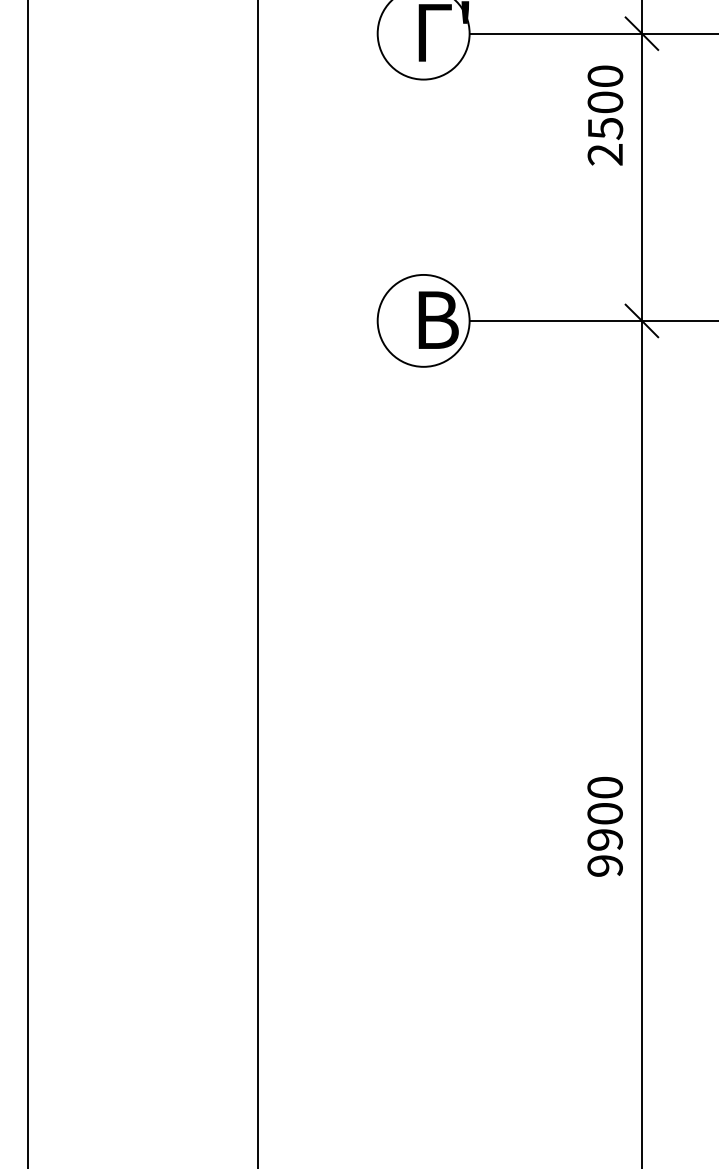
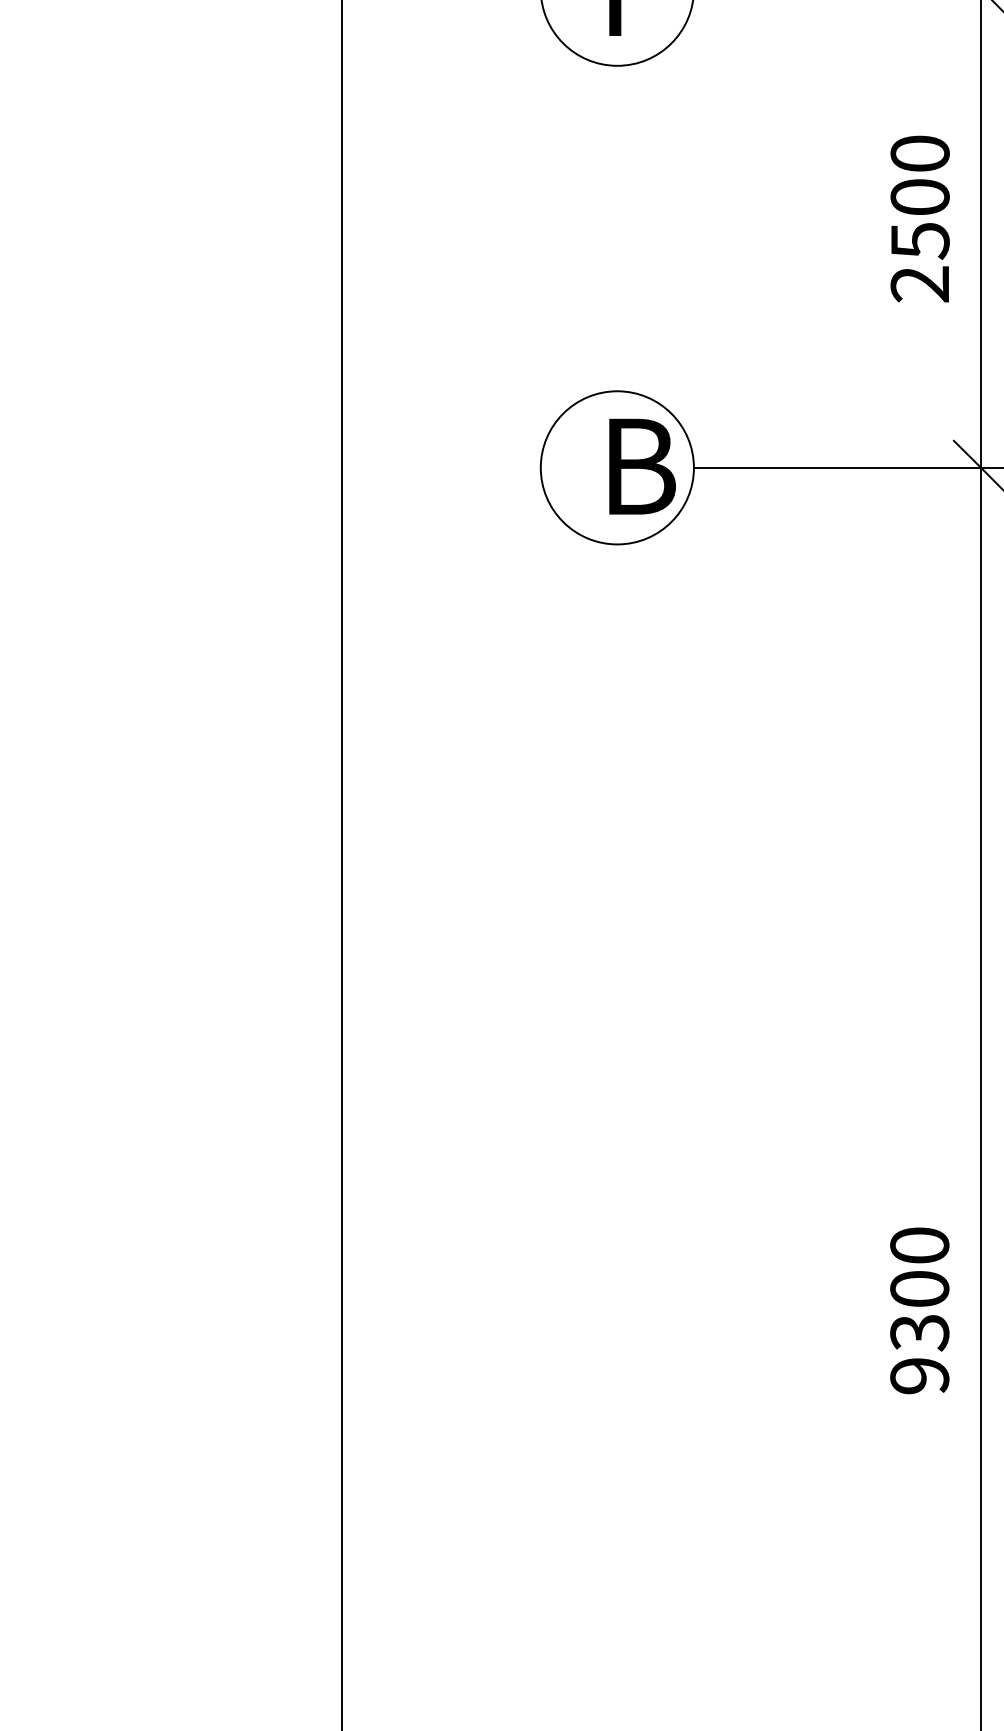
text: (605, 115) -> (920, 218), moved
text: (604, 840) -> (918, 1333), 9900 -> 9300

